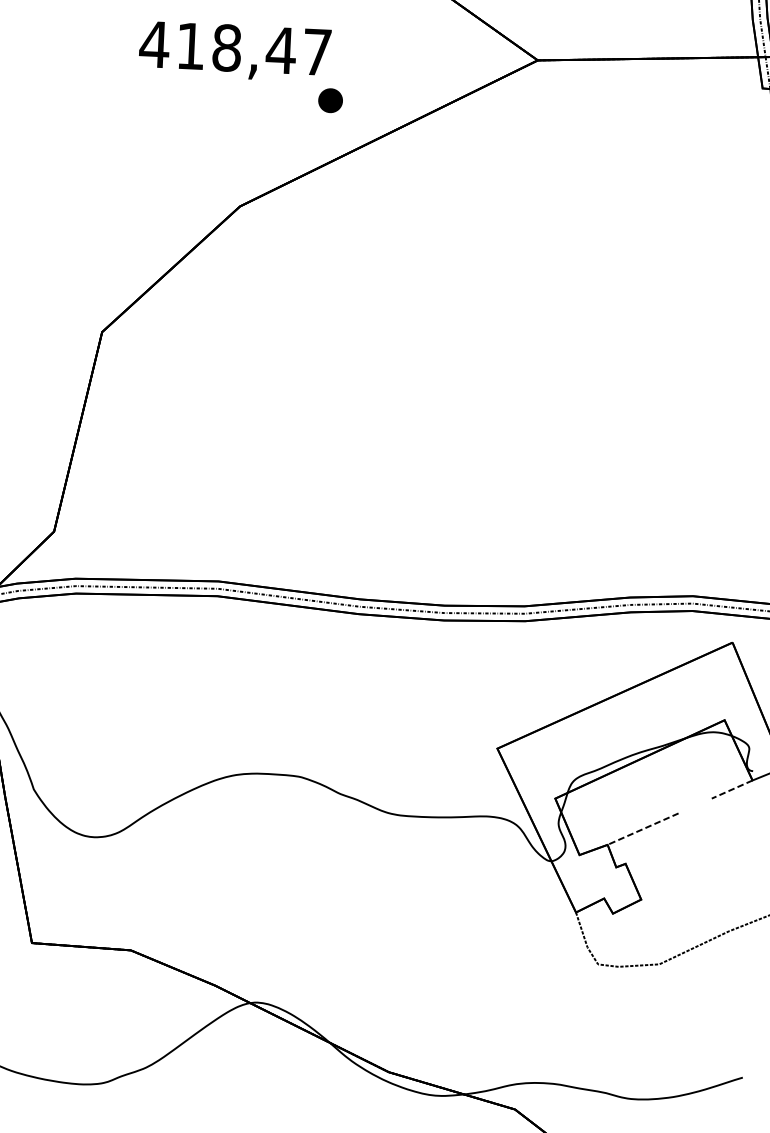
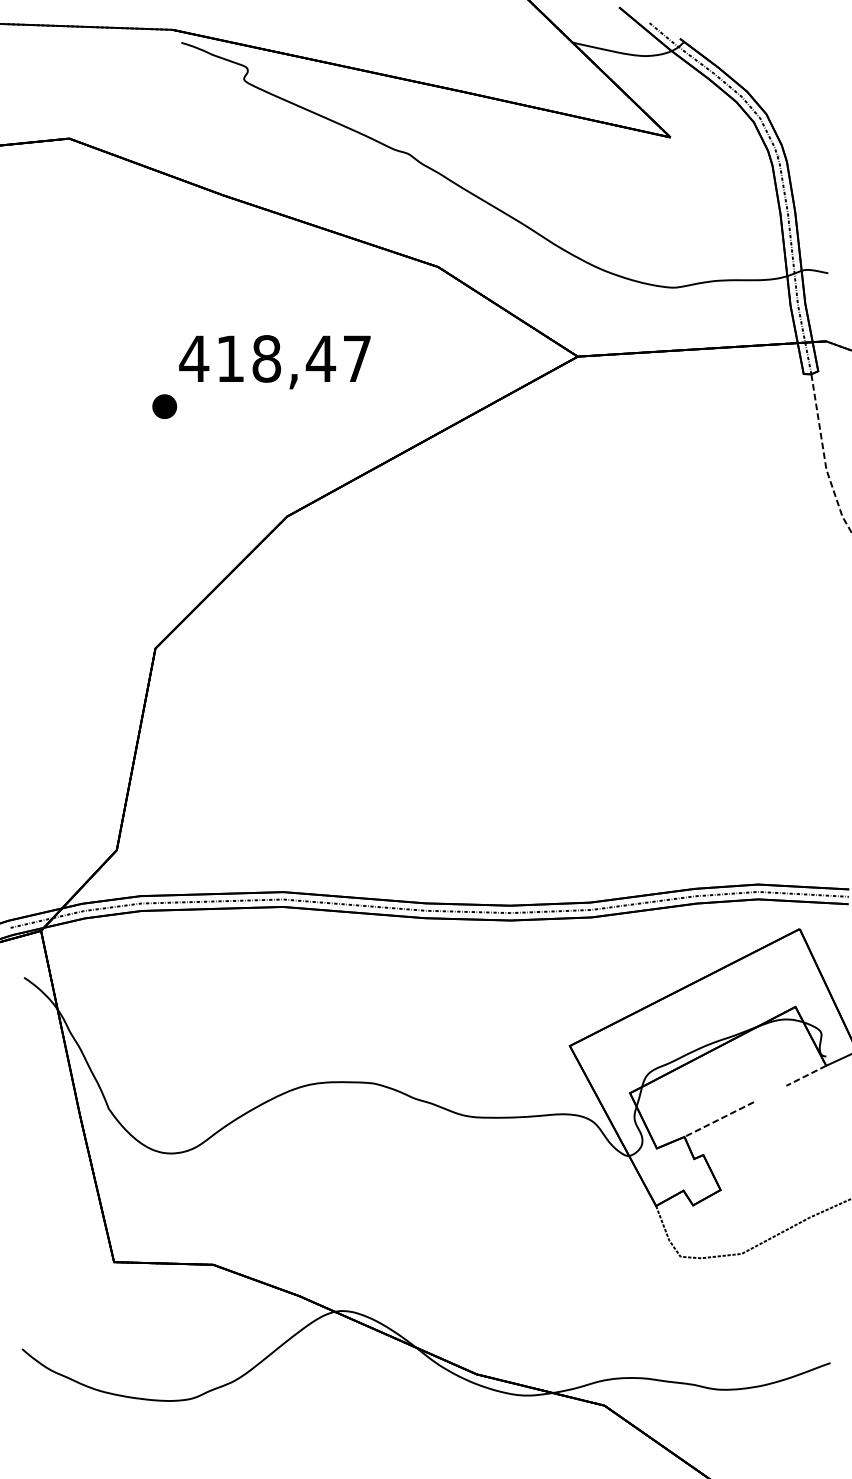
part: (330, 100) -> (164, 406), moved

